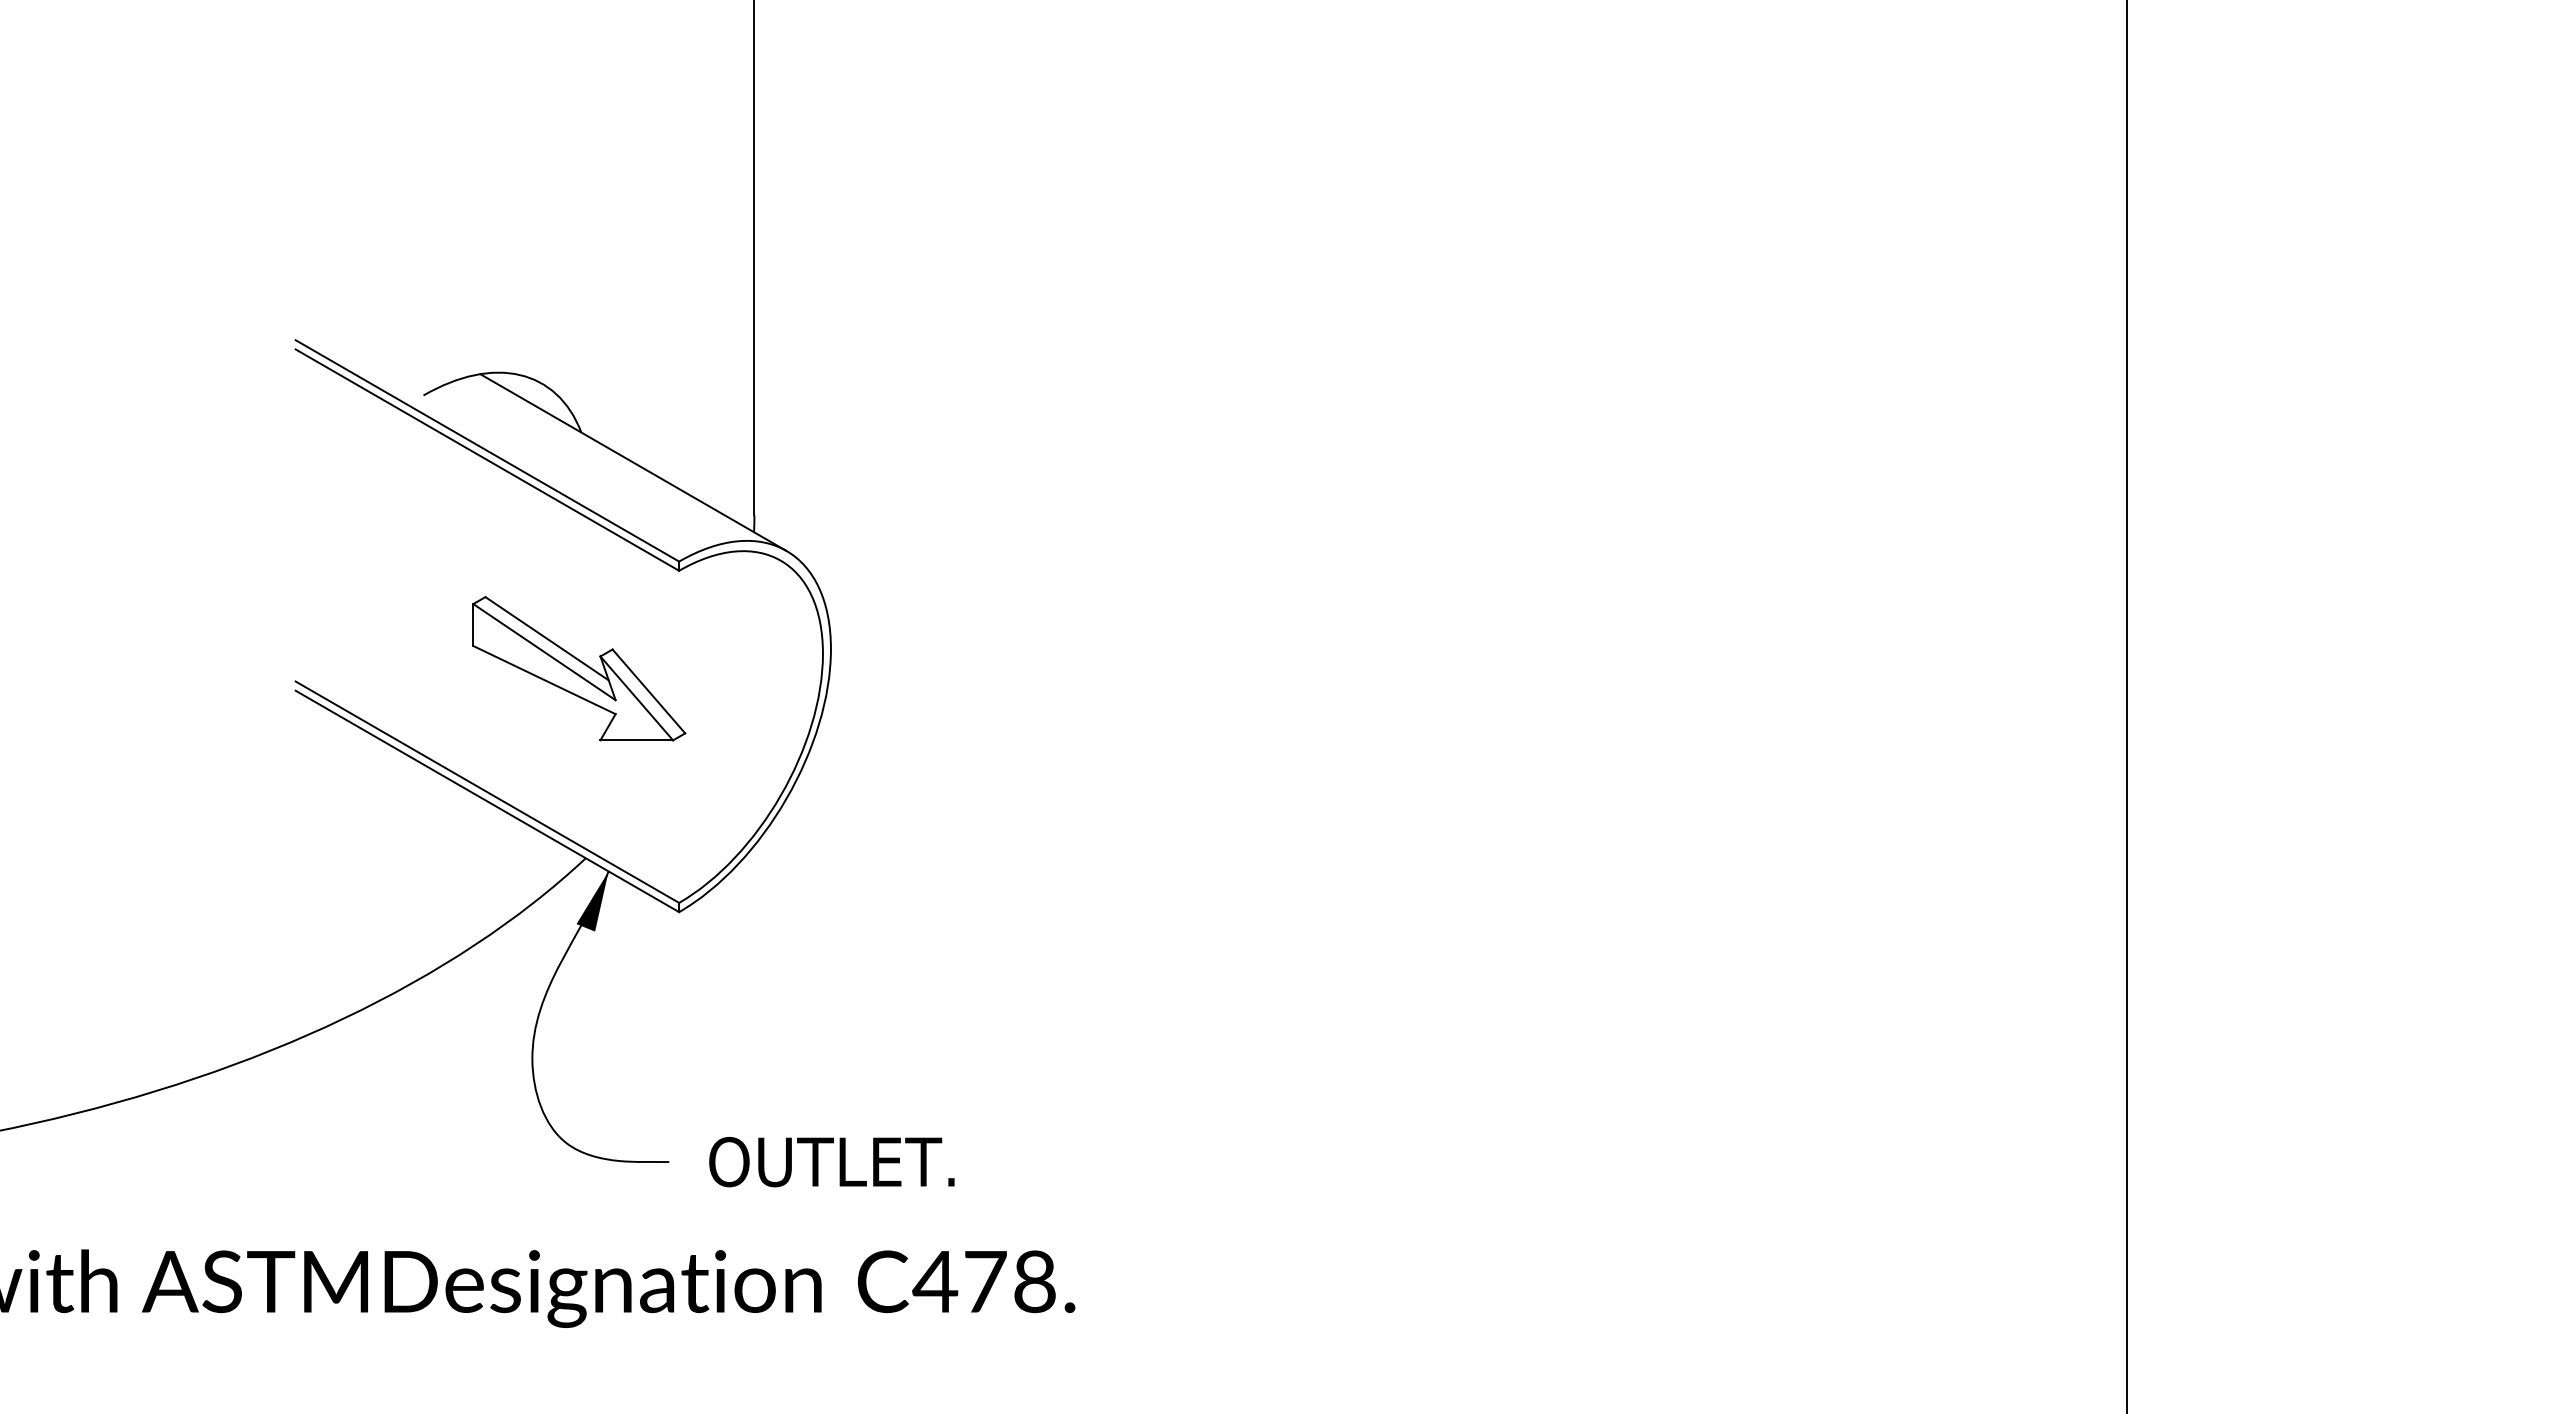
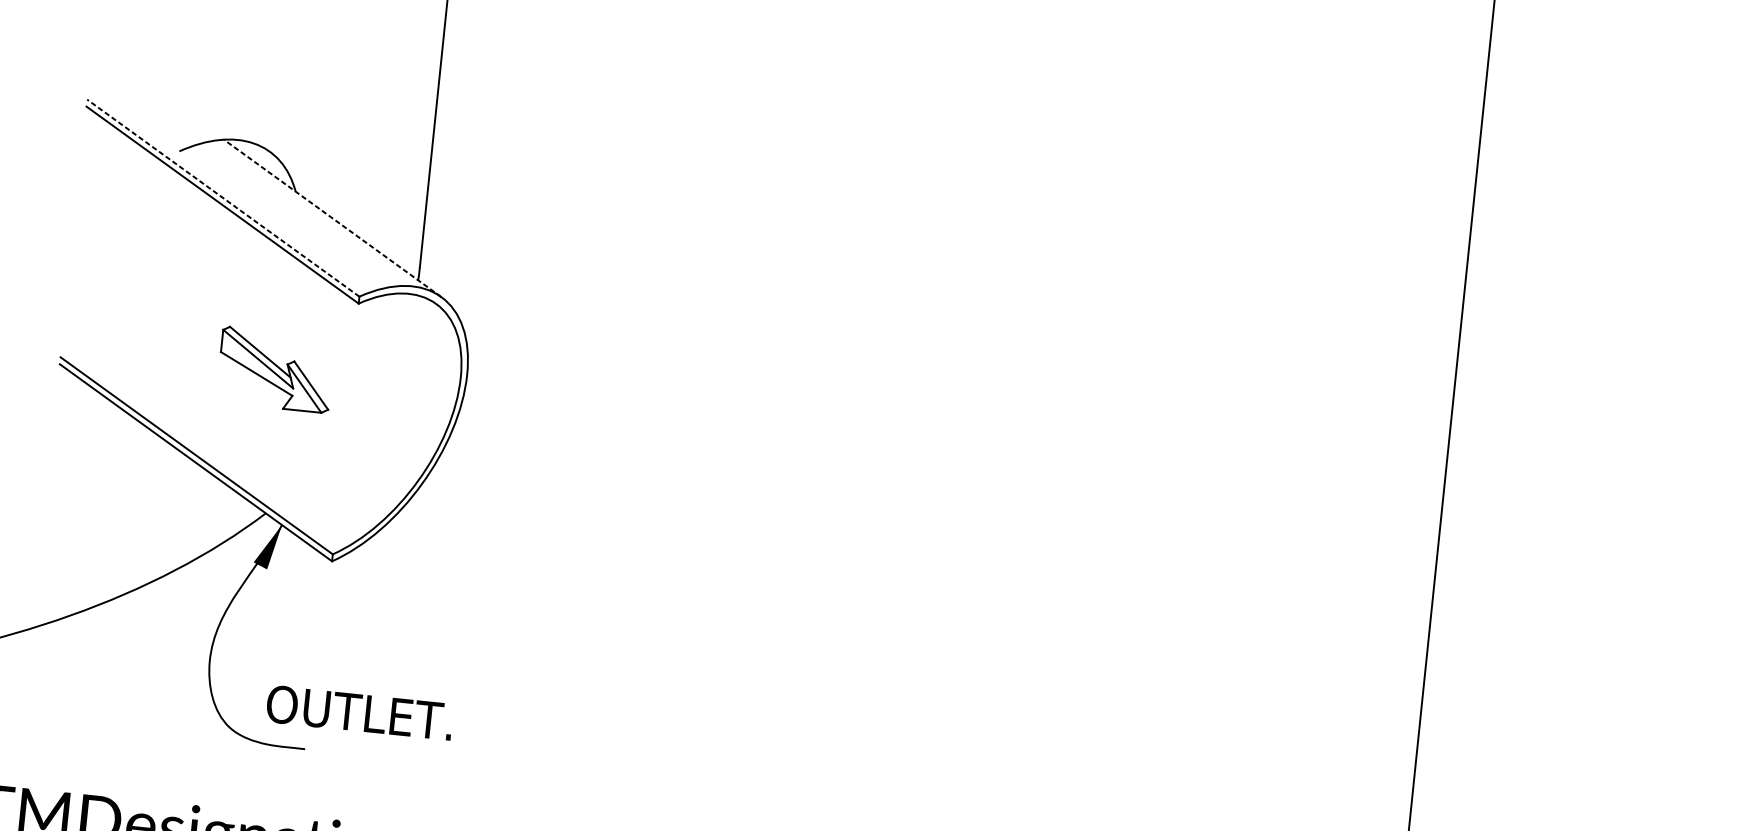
line: (486, 450) -> (222, 197), solid -> dashed
line: (633, 462) -> (332, 218), solid -> dashed
part: (579, 668) -> (275, 369), size x0.7
text: (831, 1161) -> (359, 712), moved

